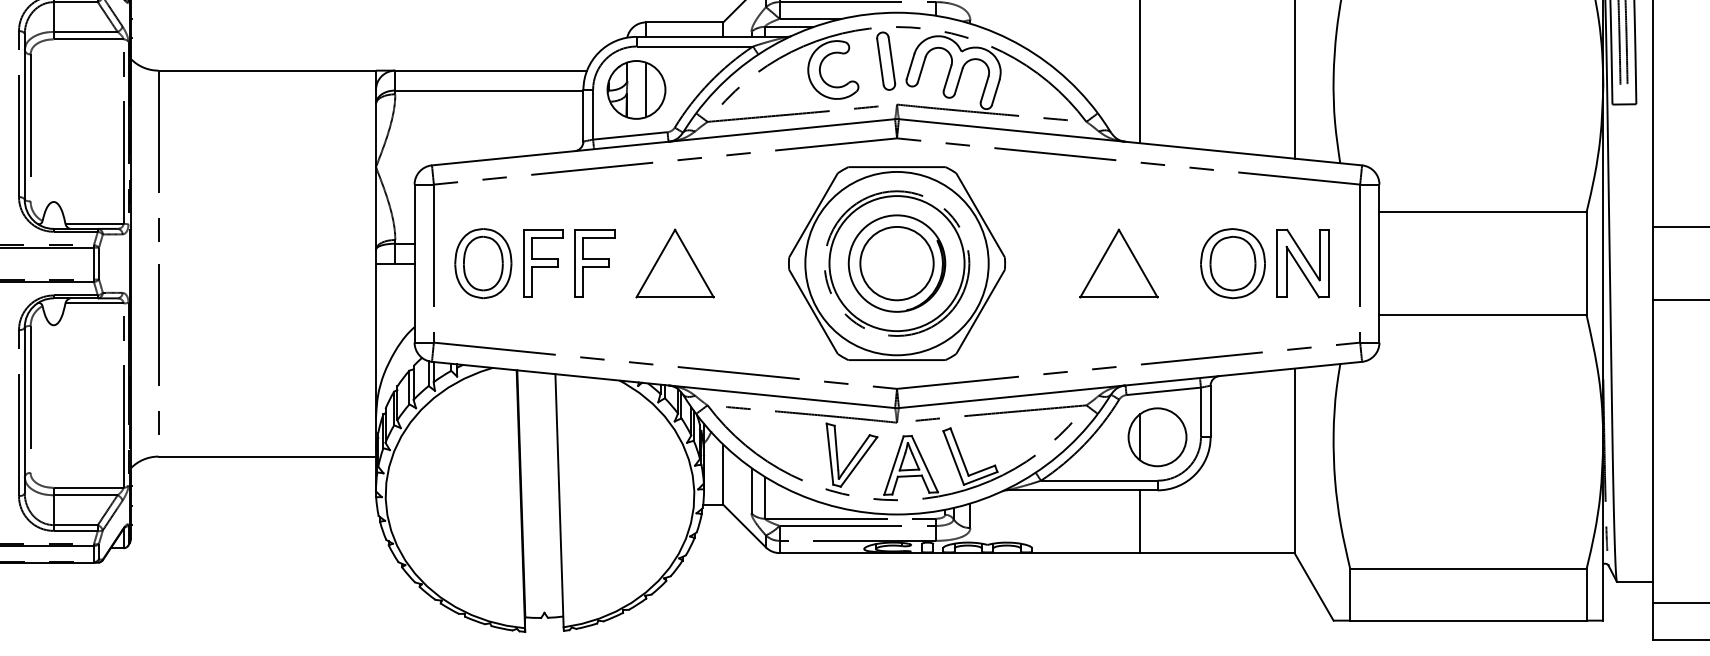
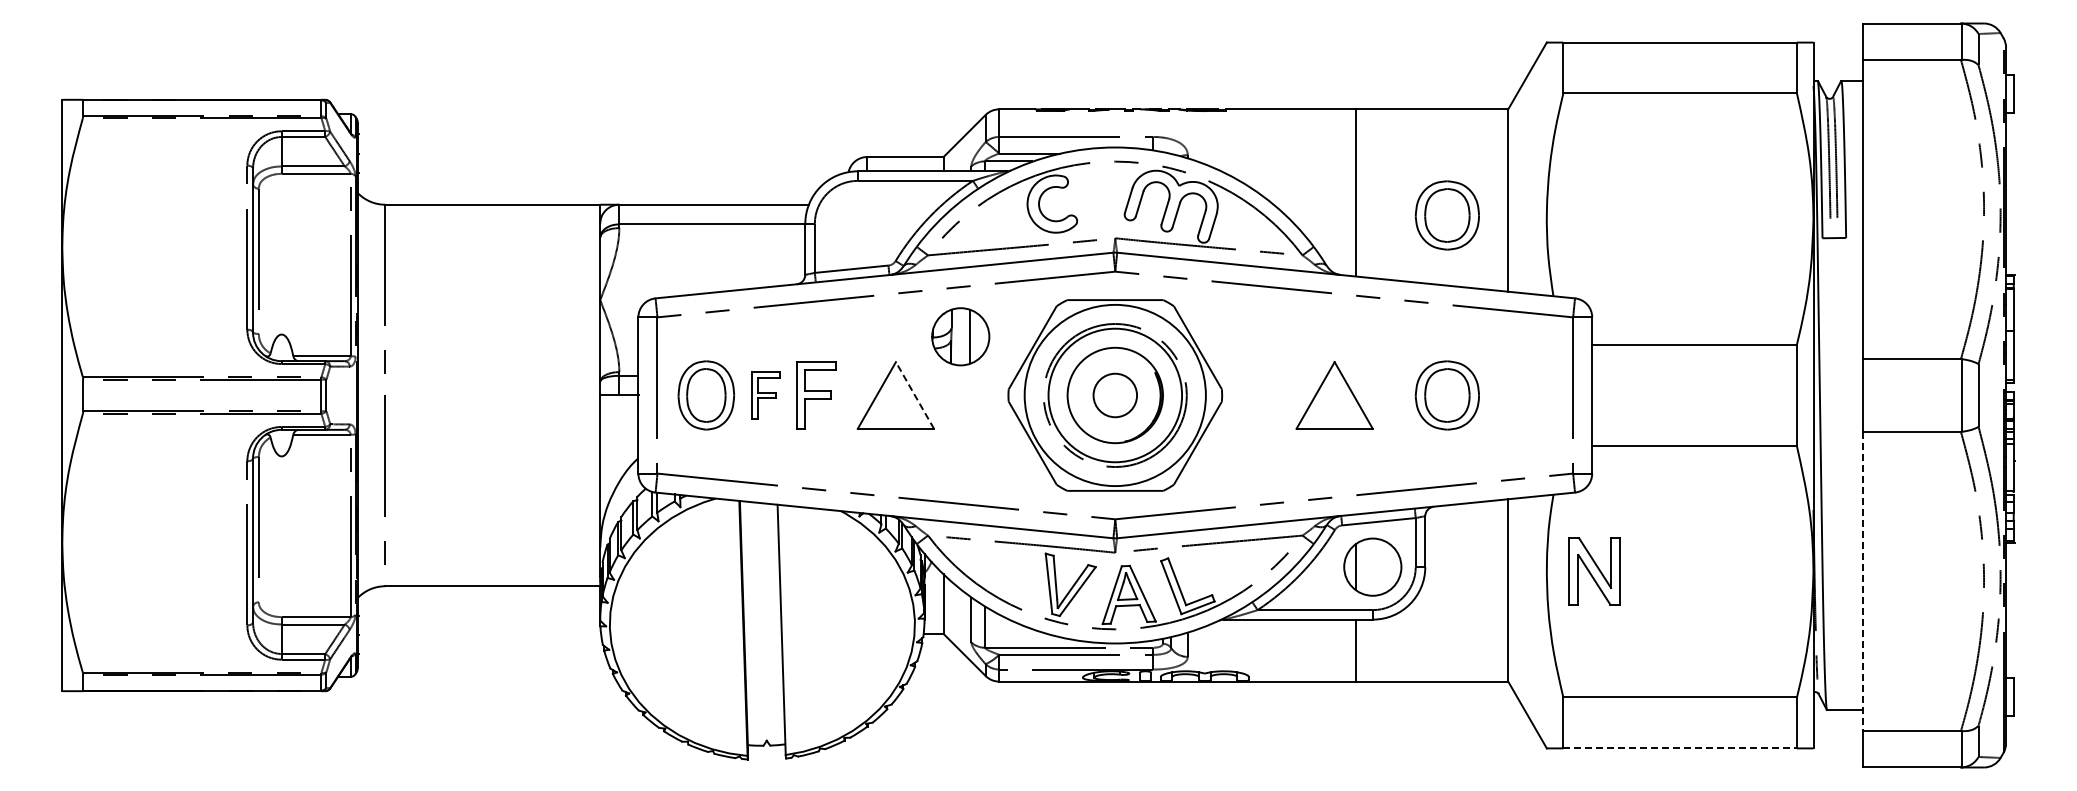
part: (886, 61) -> (1104, 195), removed
part: (1232, 81) -> (1446, 215), added
part: (636, 89) -> (960, 336), moved
part: (543, 263) -> (765, 395), size x0.7
line: (693, 263) -> (914, 395), solid -> dashed
circle: (897, 263) -> (1115, 395), size x0.6
part: (1302, 263) -> (1594, 571), moved
line: (1653, 451) -> (1863, 581), solid -> dashed
line: (1468, 620) -> (1680, 748), solid -> dashed

